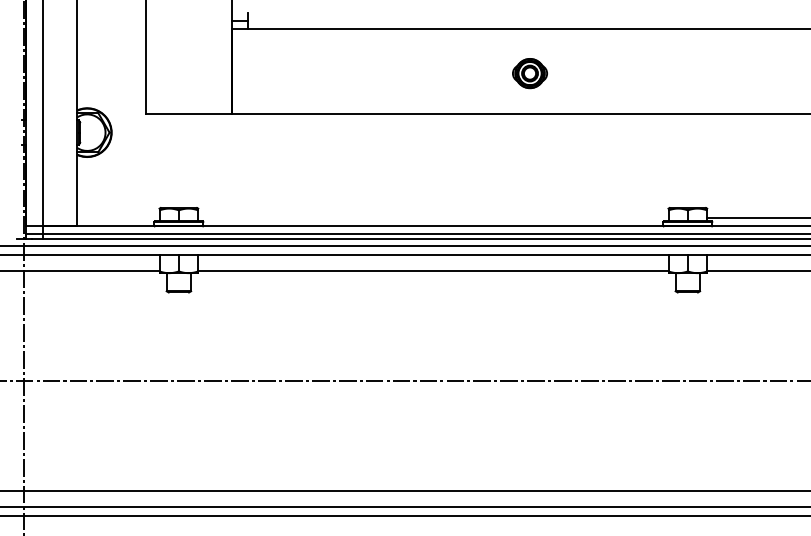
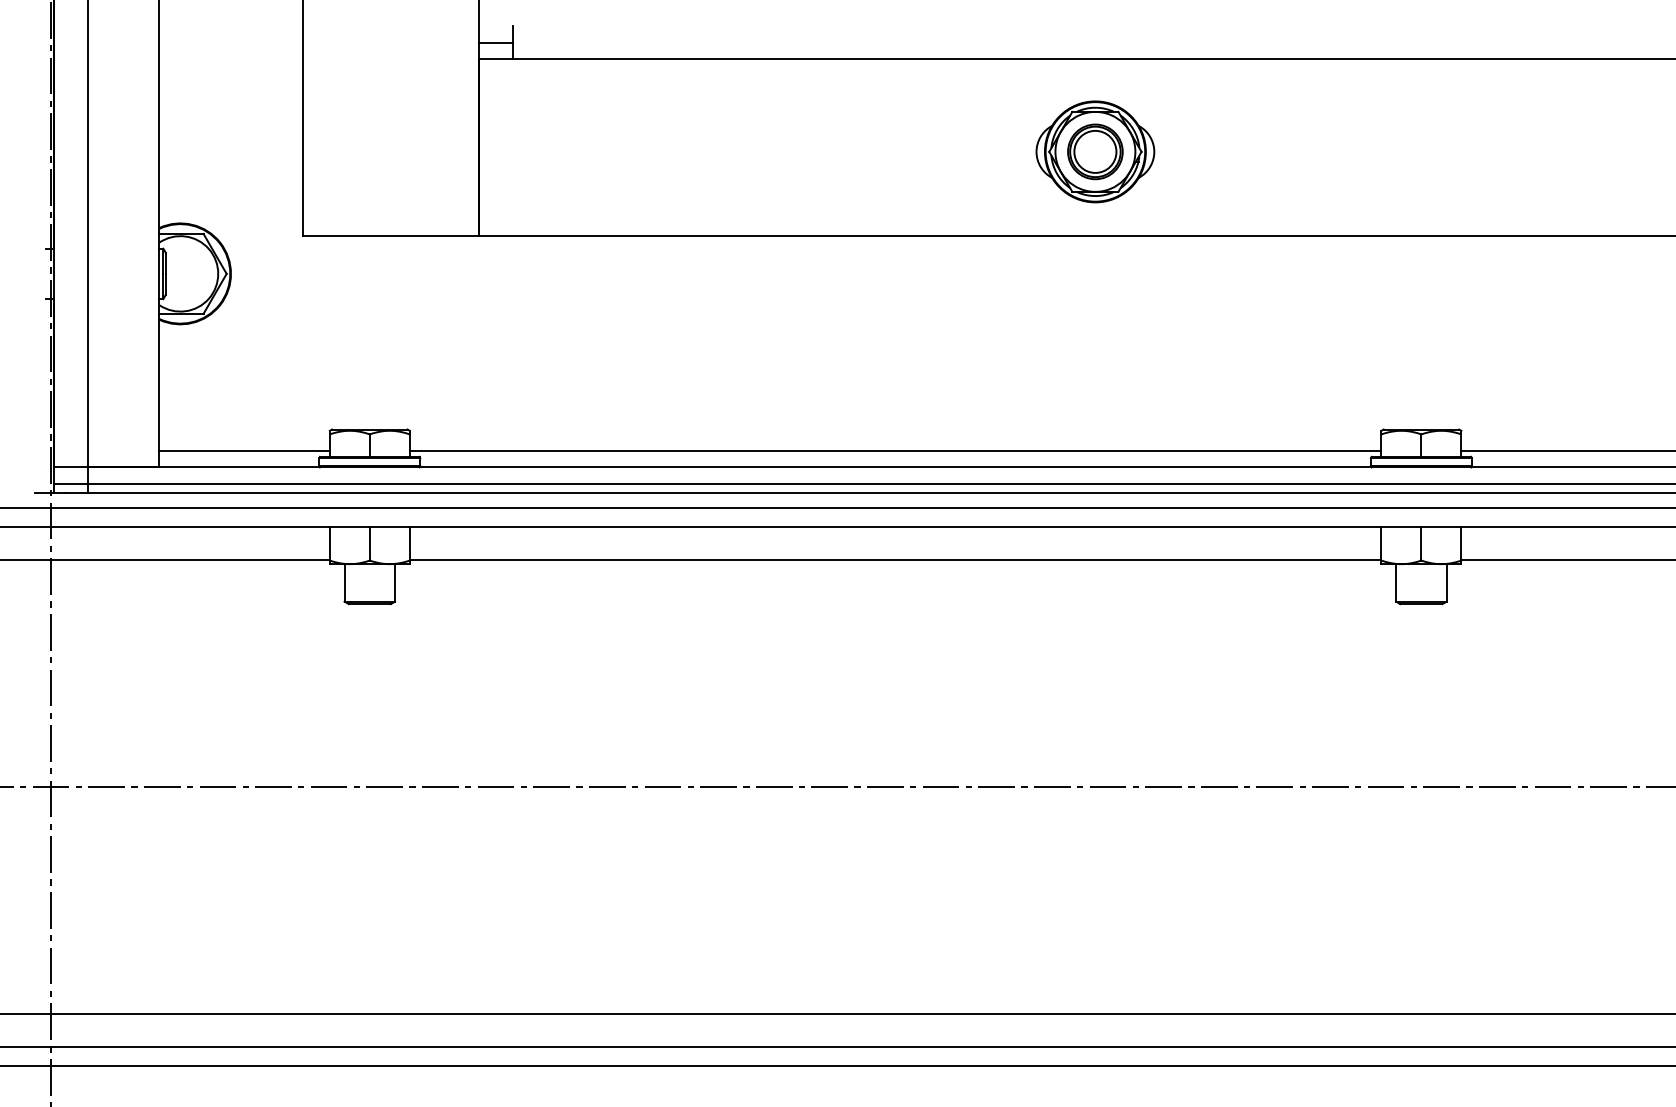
part: (529, 73) -> (1094, 151), size x1.67
line: (118, 218) -> (245, 451), added
line: (433, 218) -> (895, 451), added

